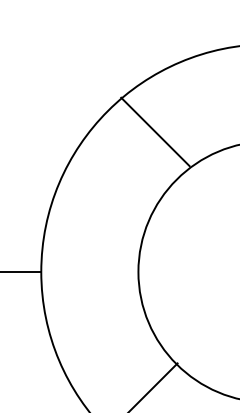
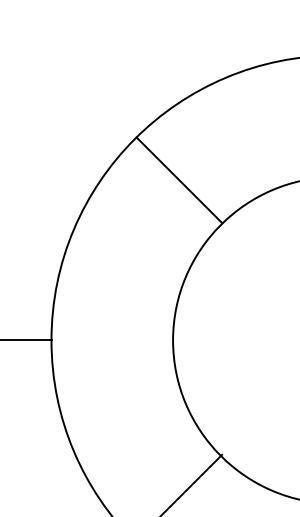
line: (155, 131) -> (179, 179), moved

